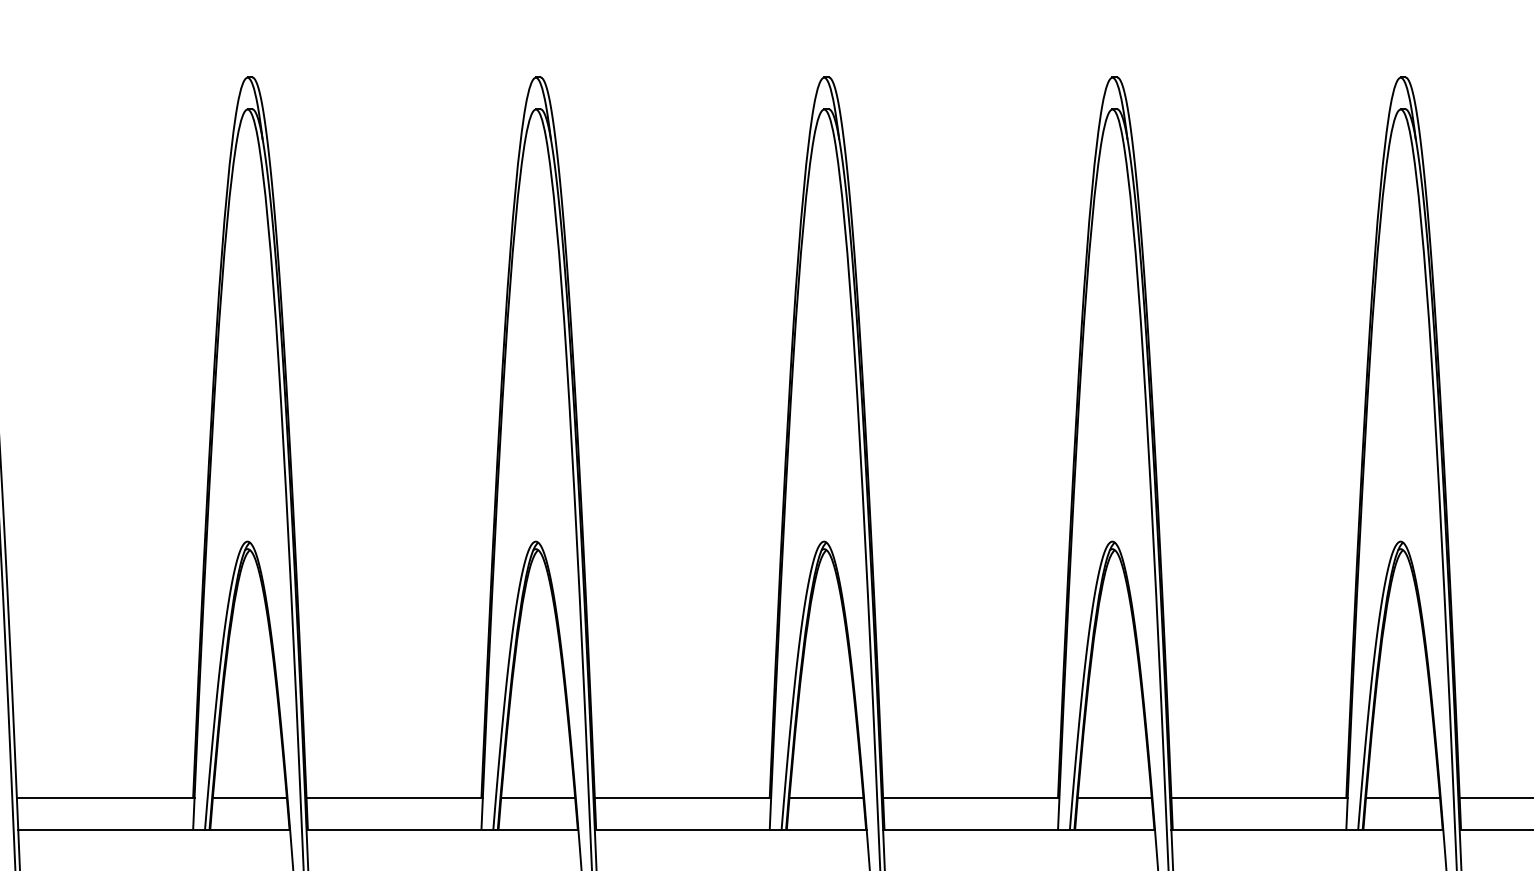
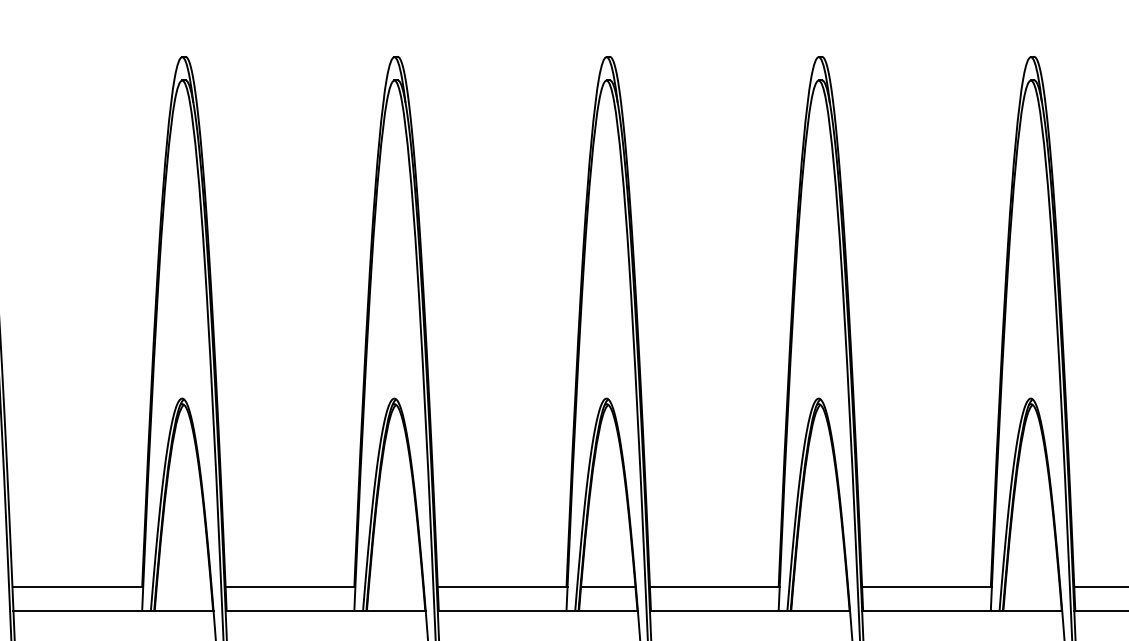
line: (249, 798) -> (183, 587), removed
line: (537, 798) -> (395, 587), removed
line: (1114, 798) -> (820, 587), removed
line: (1402, 798) -> (1032, 587), removed

